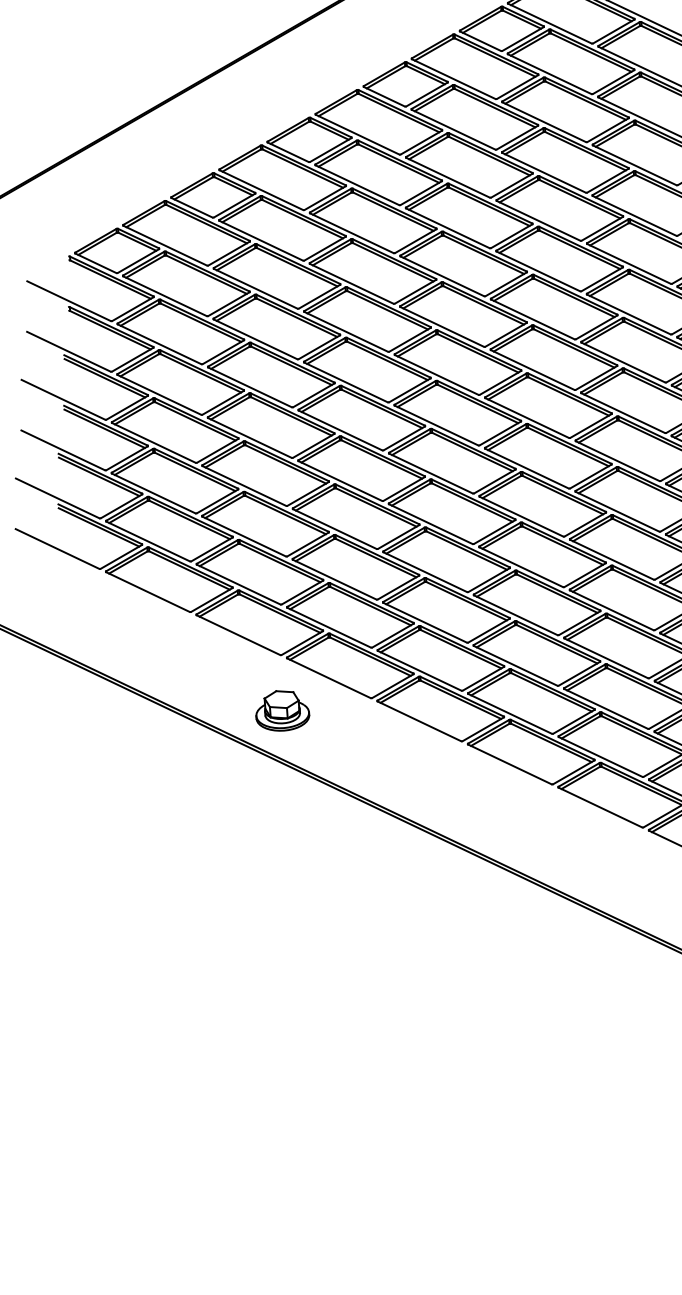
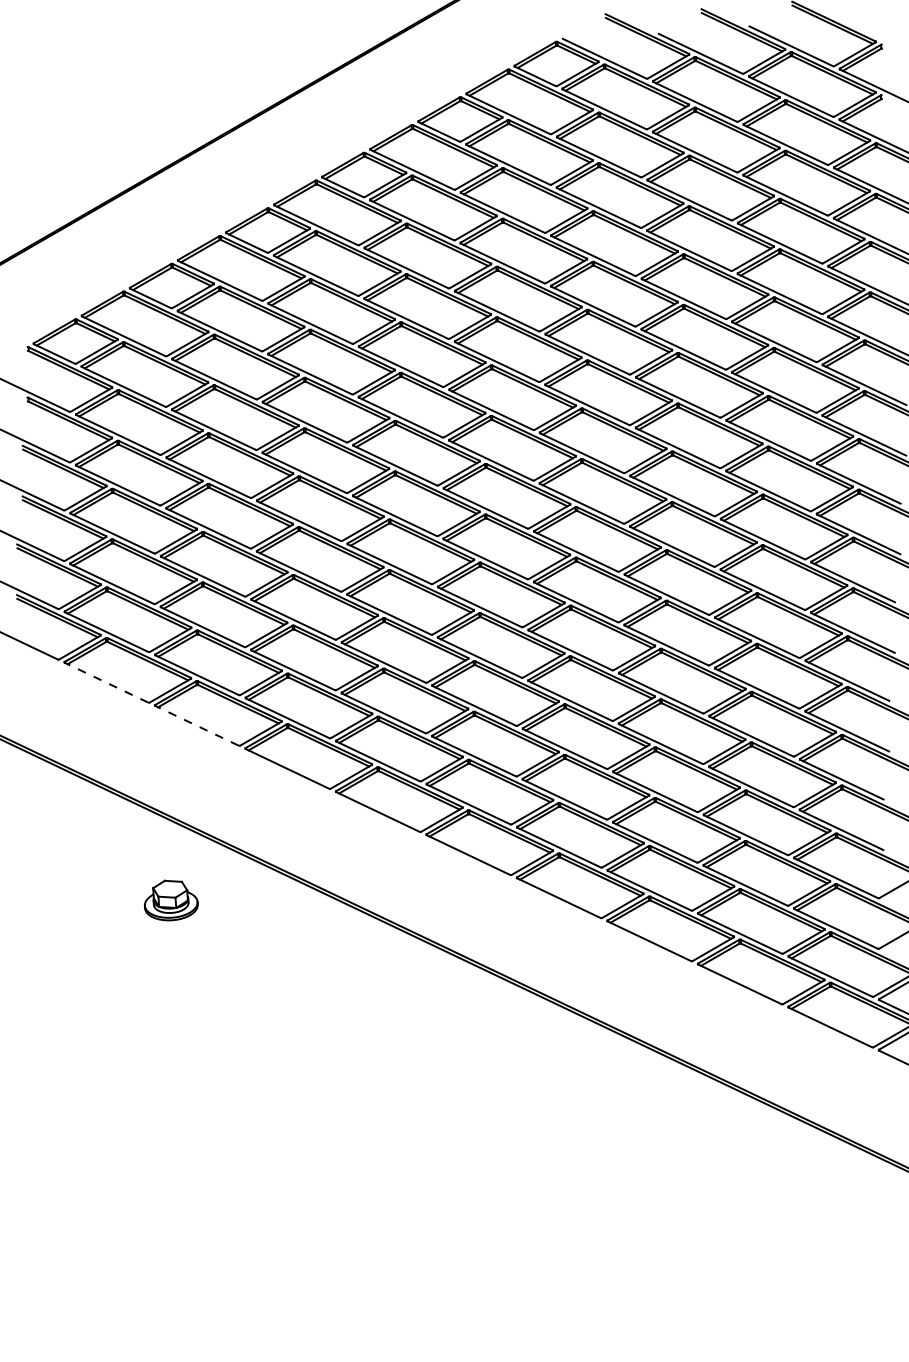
line: (147, 591) -> (106, 682), solid -> dashed
line: (237, 634) -> (196, 725), solid -> dashed
part: (281, 710) -> (170, 900), moved

